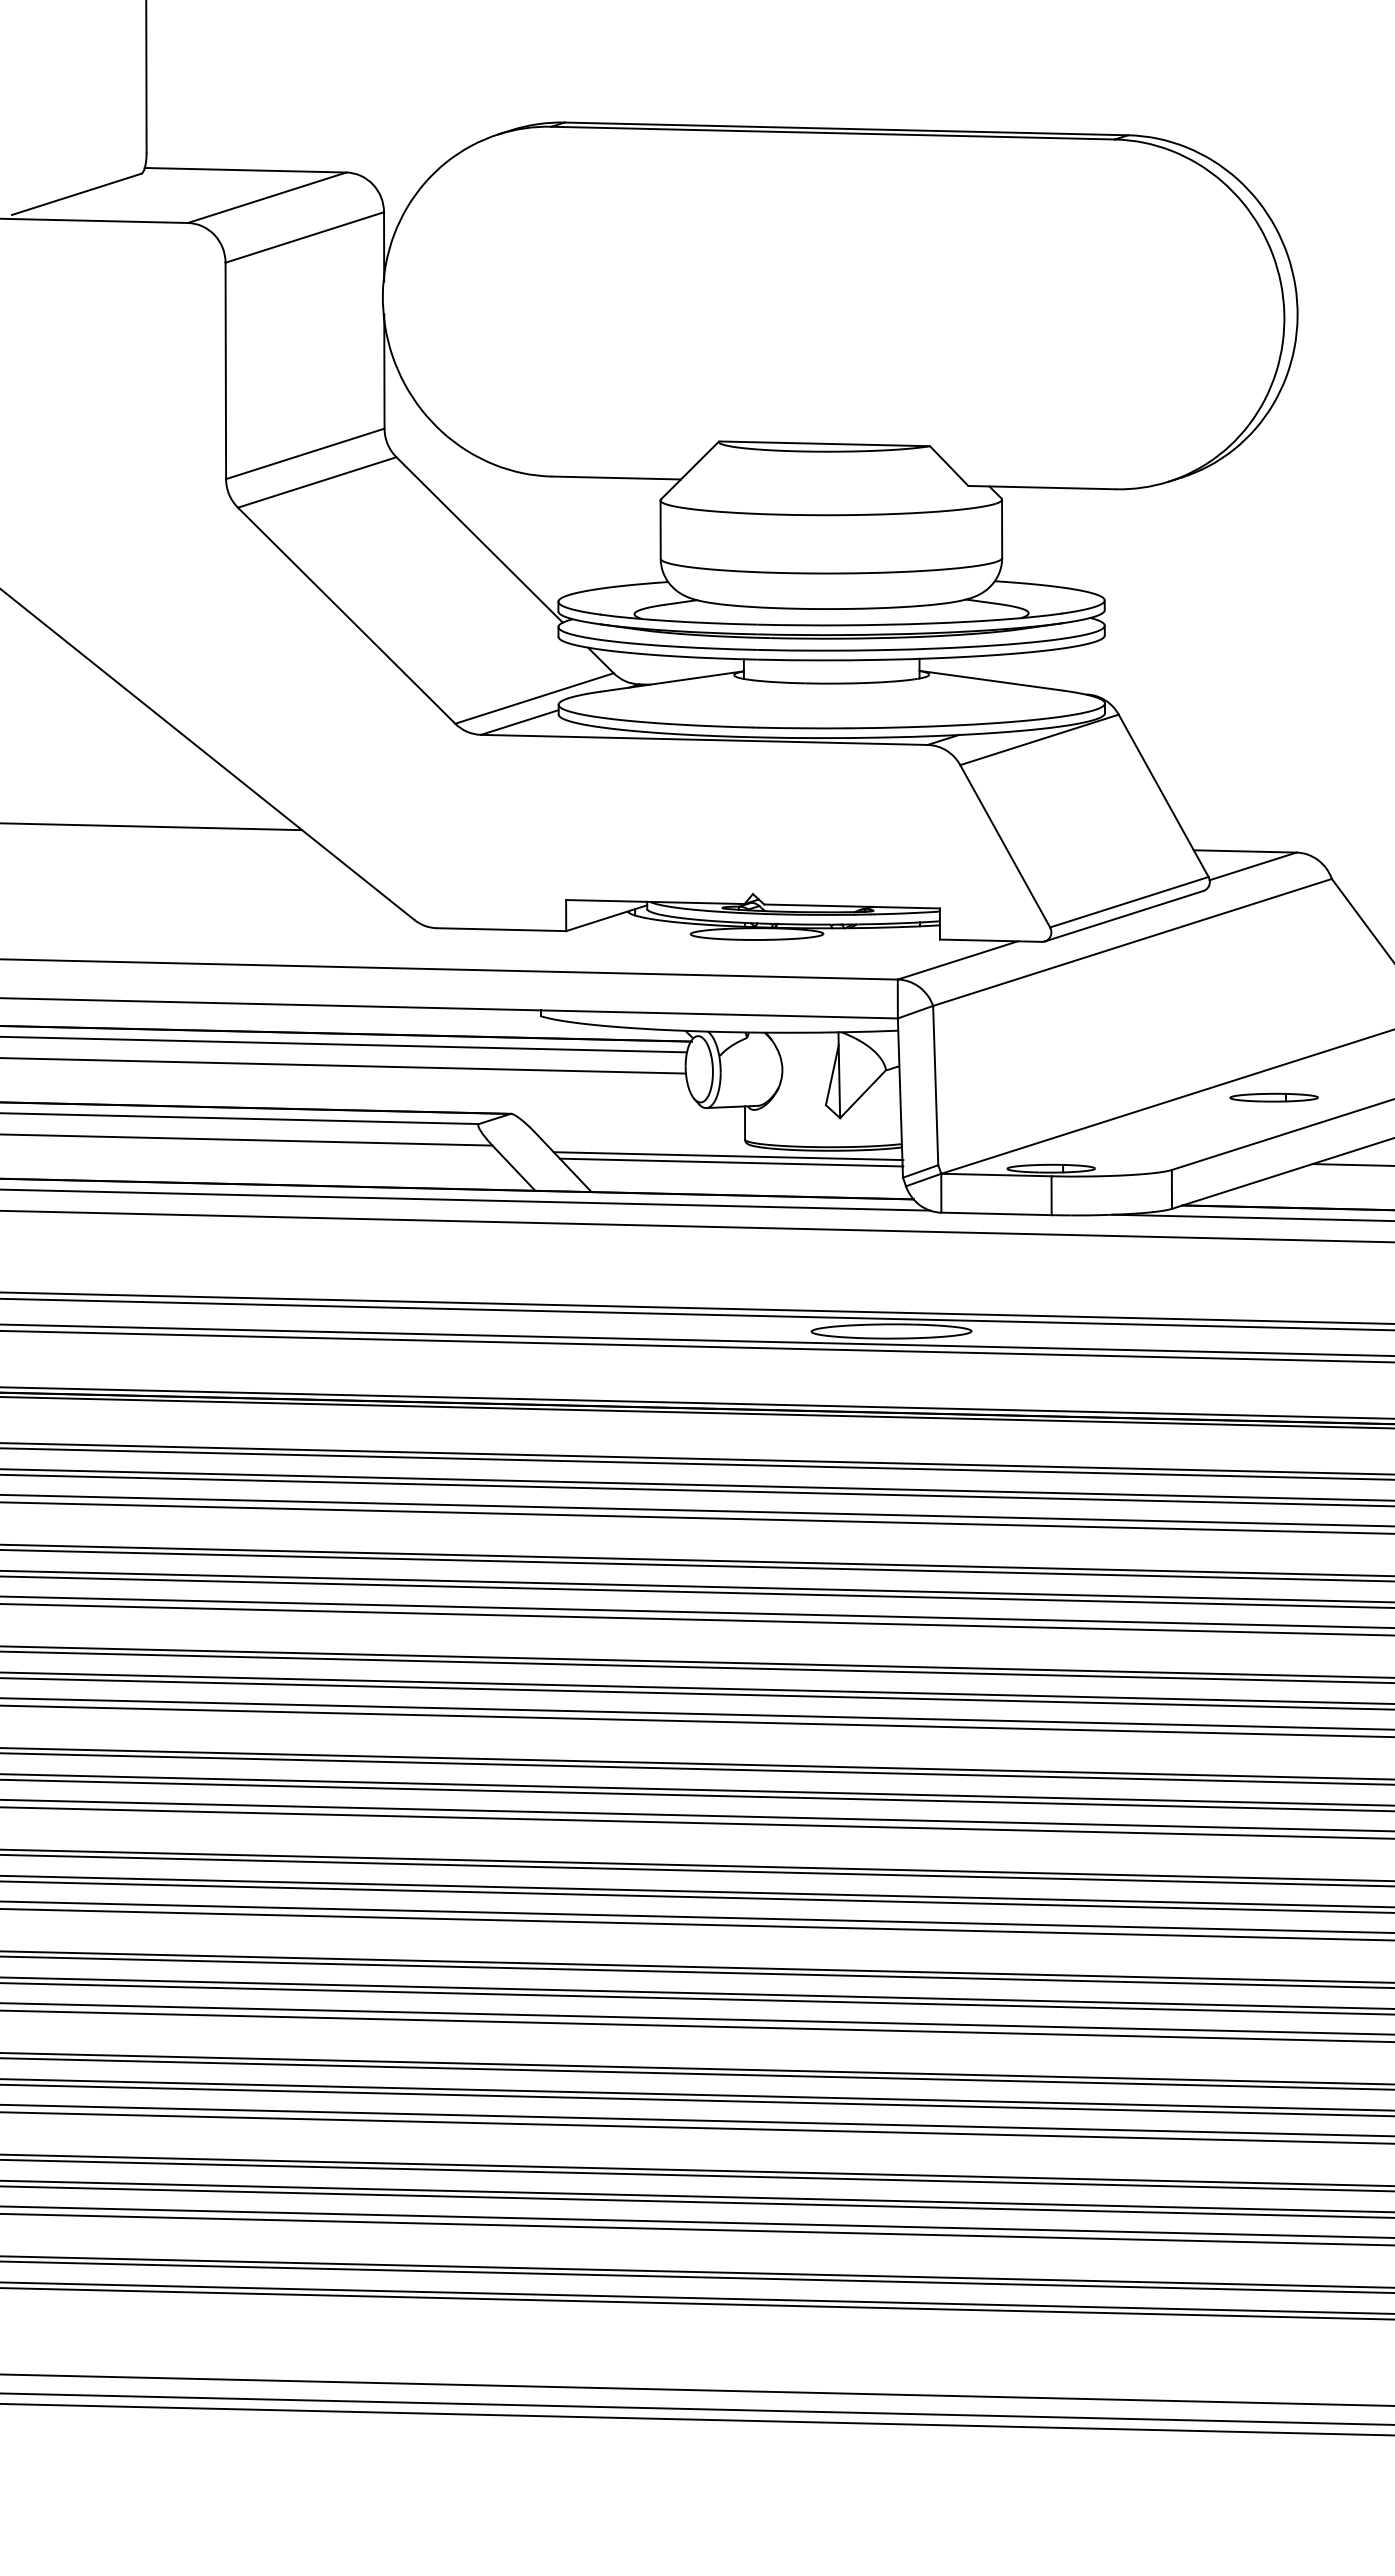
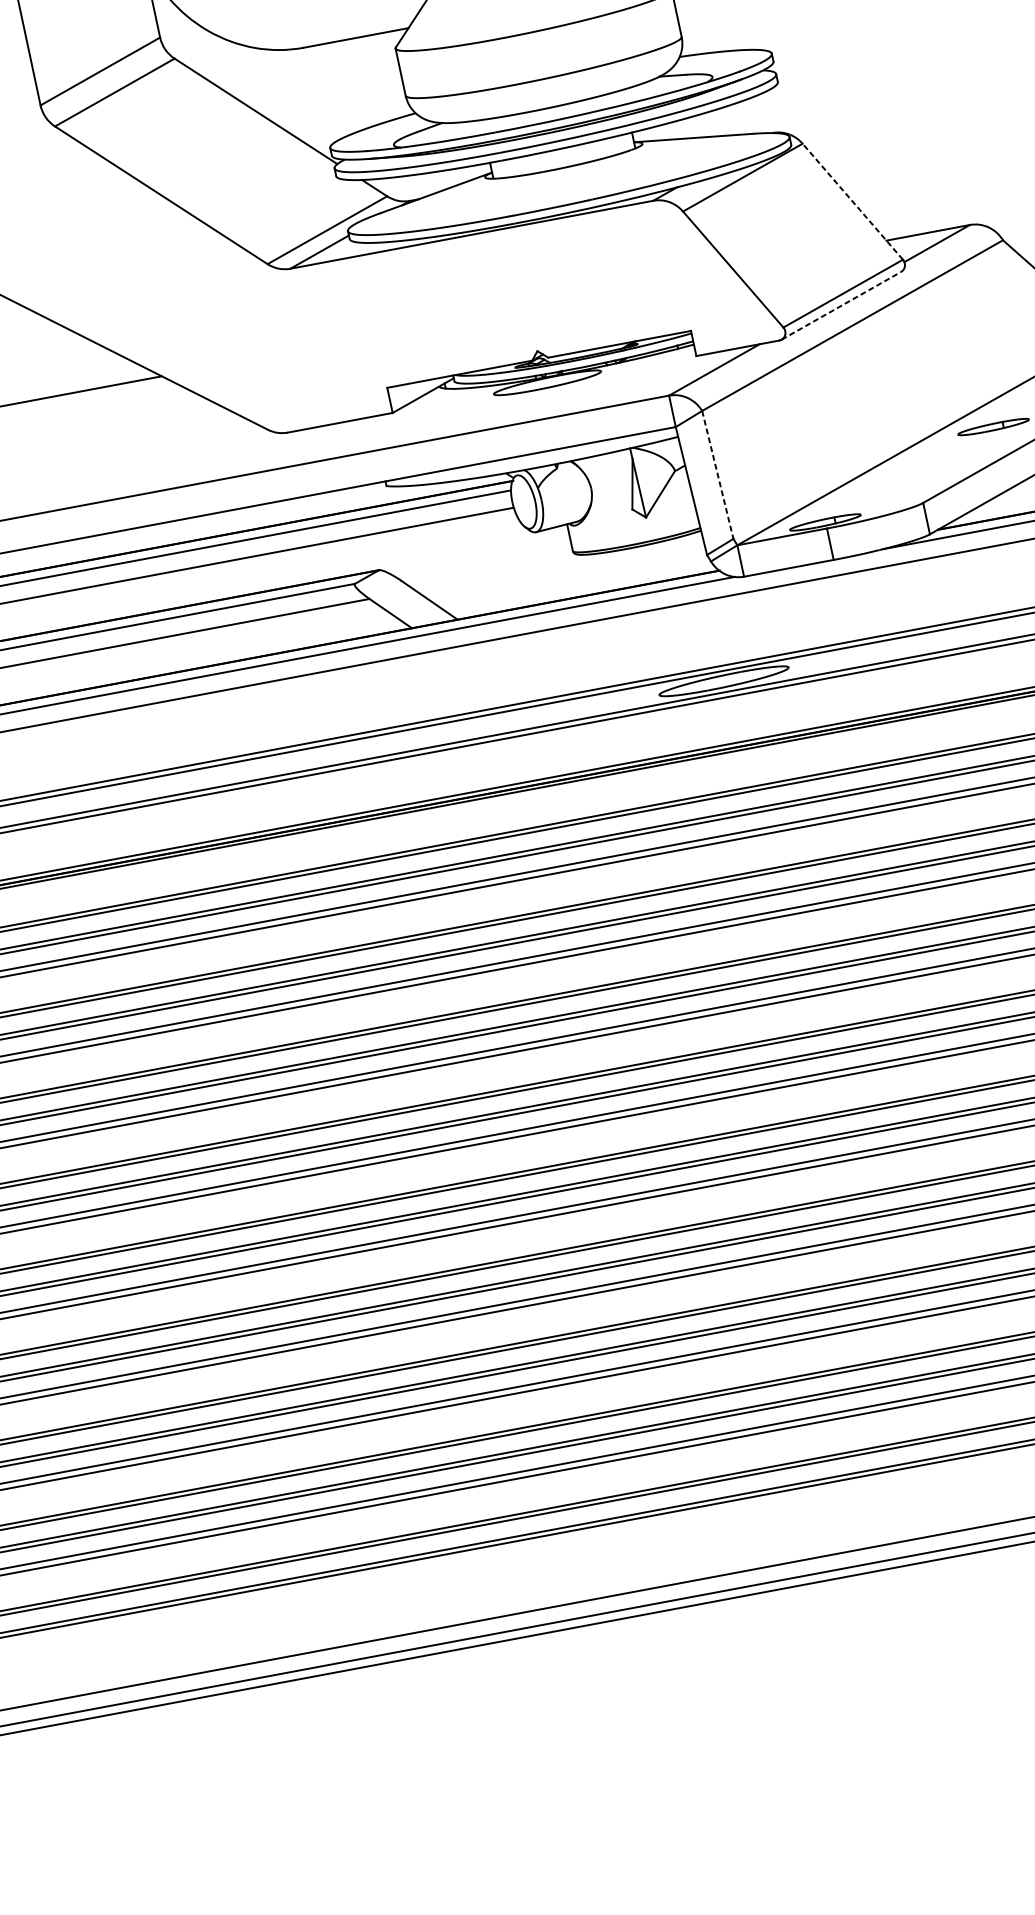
line: (1163, 795) -> (852, 201), solid -> dashed
line: (1124, 916) -> (841, 305), solid -> dashed
line: (935, 1085) -> (717, 474), solid -> dashed
line: (728, 1156) -> (562, 567), removed
line: (731, 1162) -> (565, 571), removed

